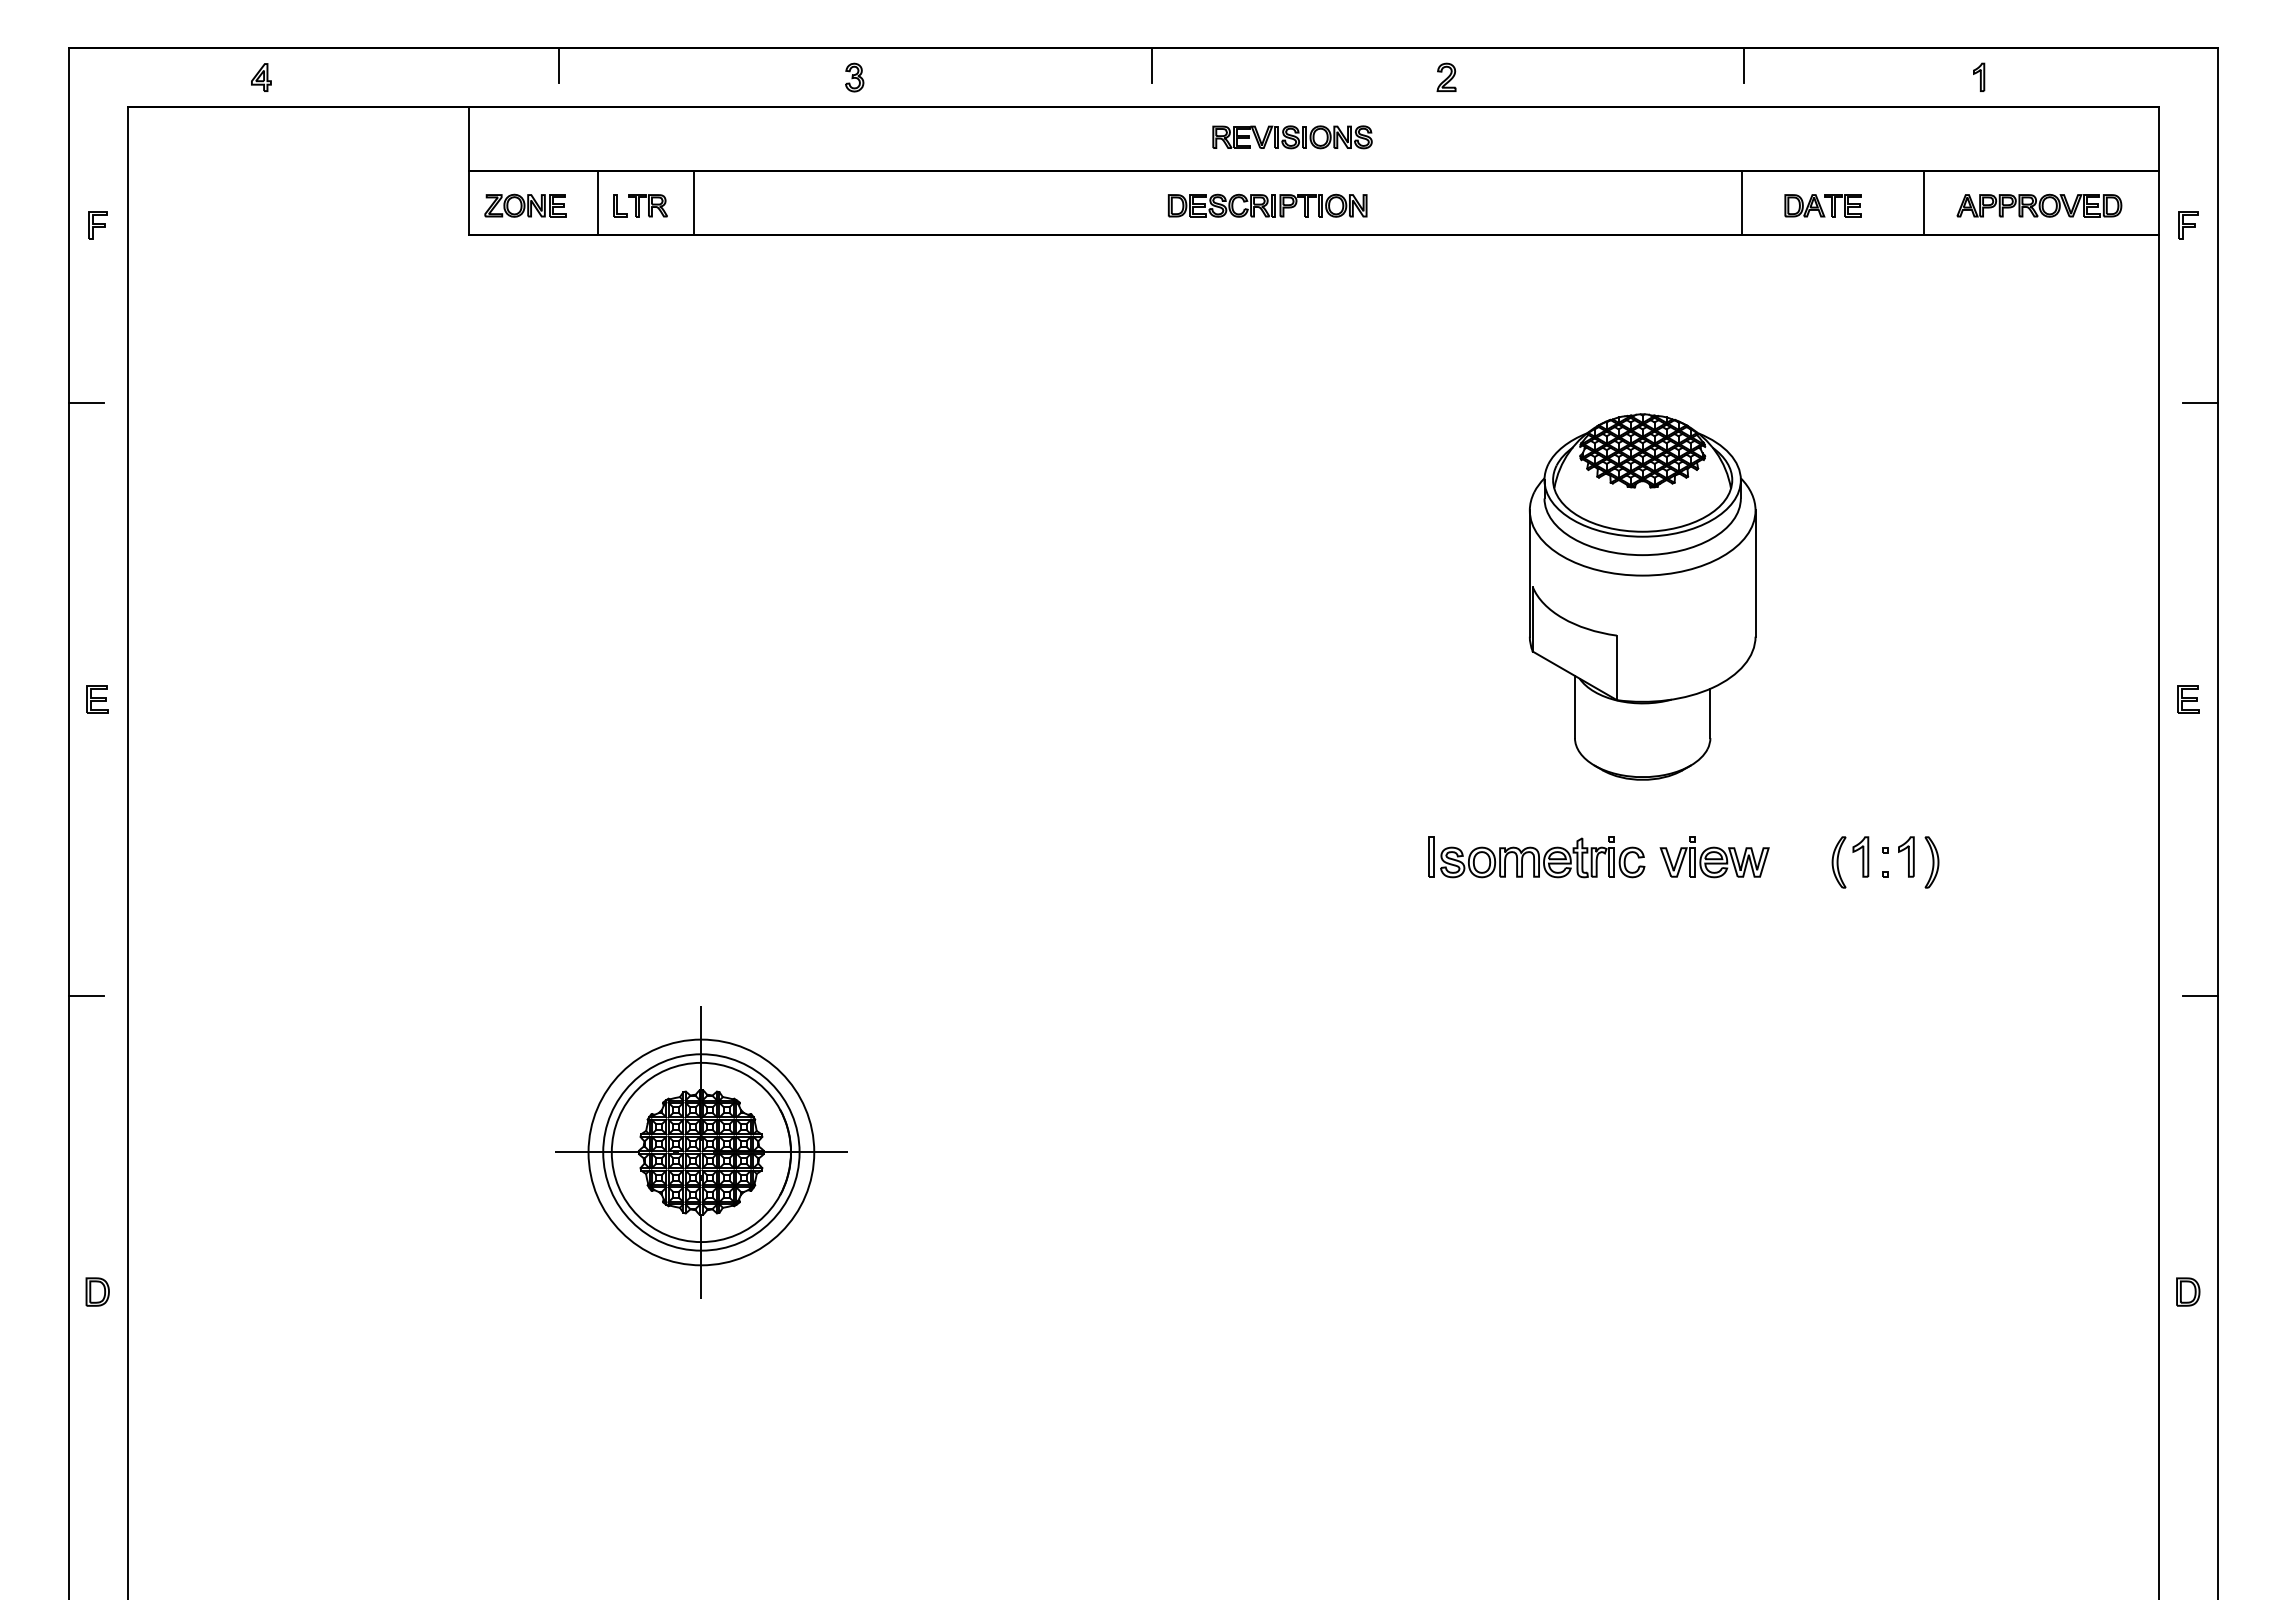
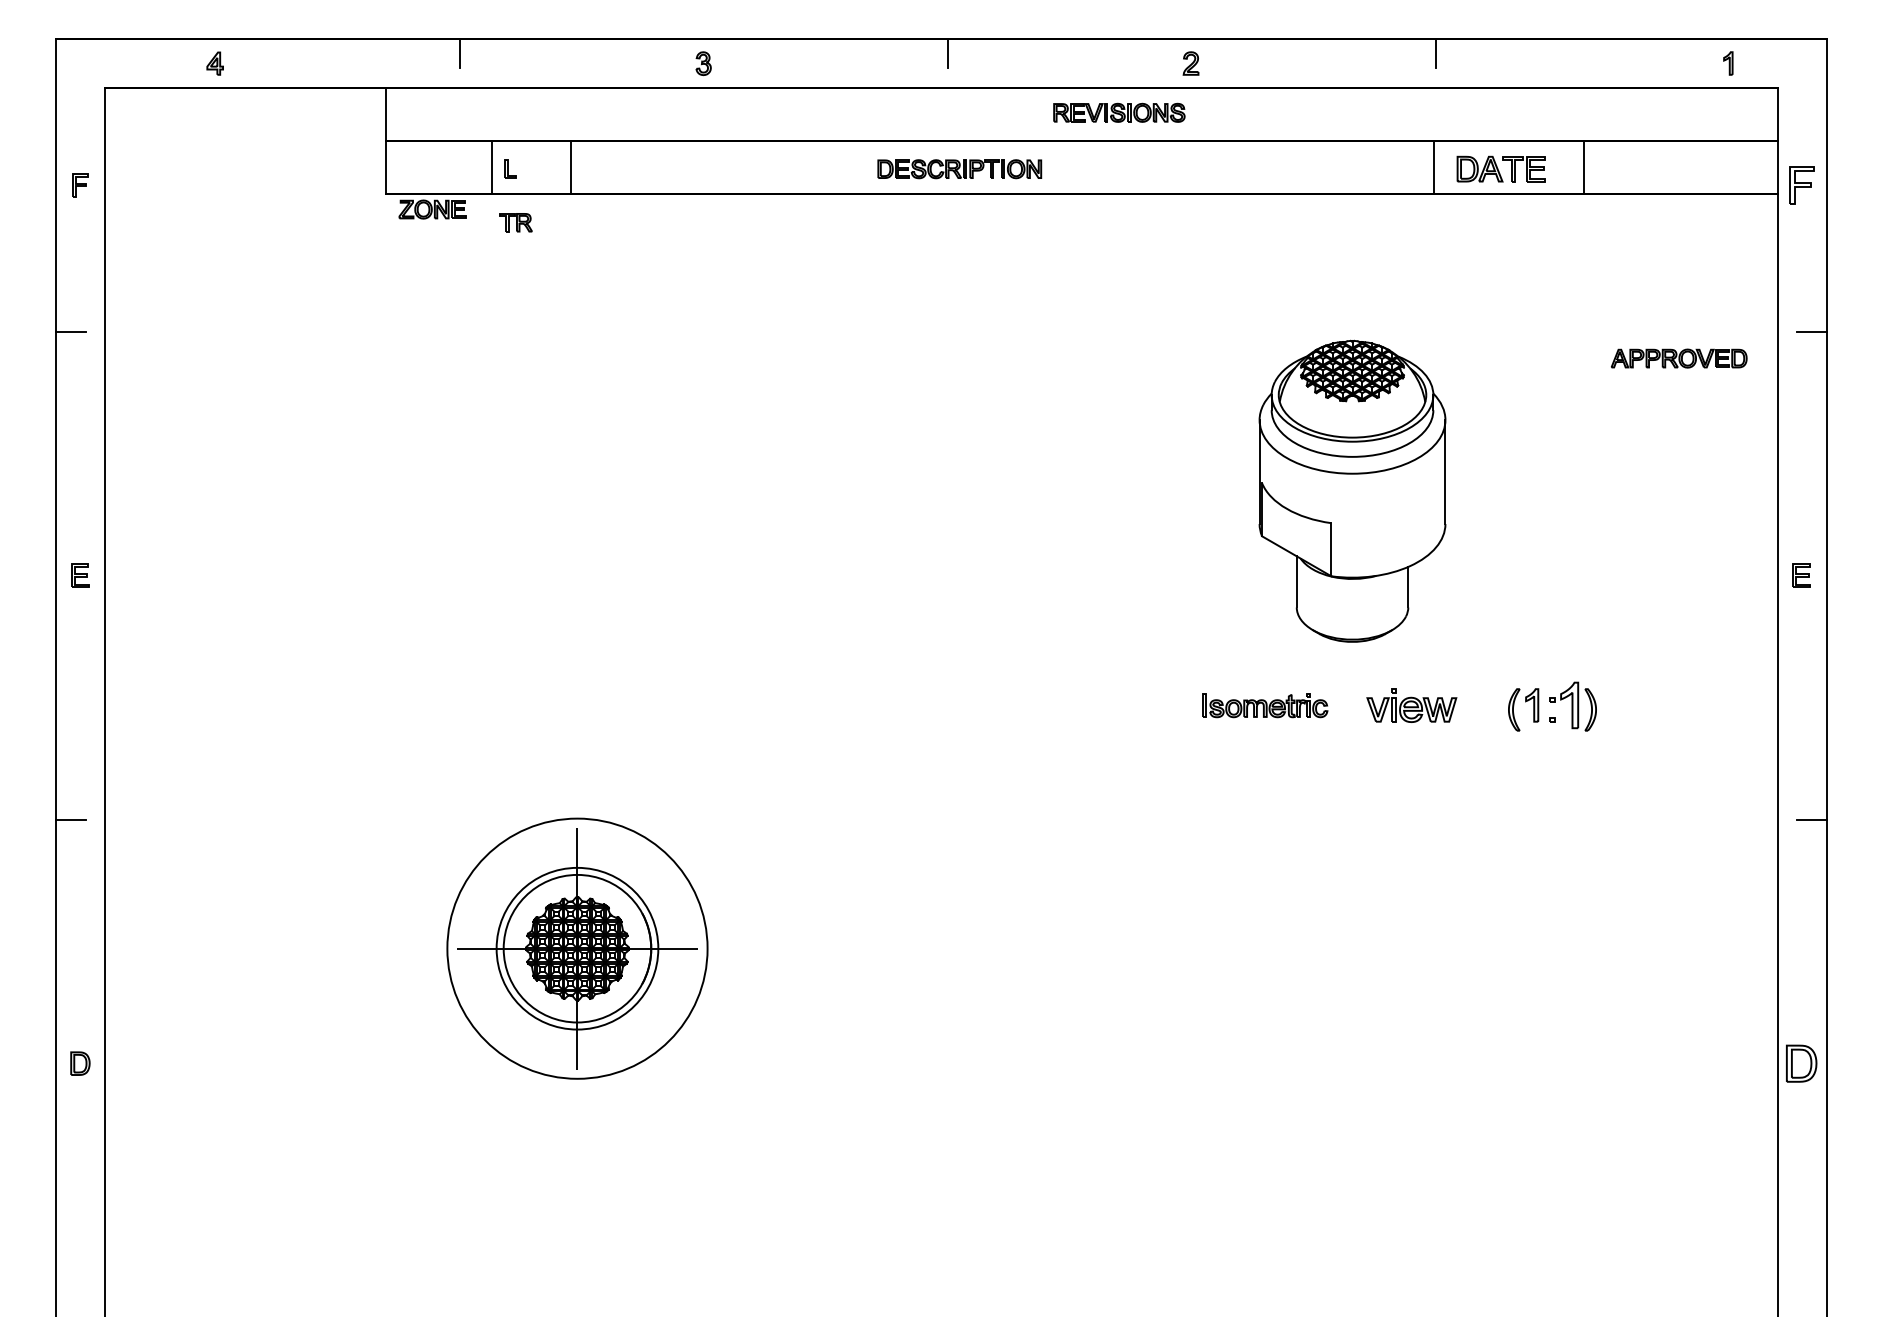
part: (1979, 76) -> (1728, 62), moved
part: (1292, 137) -> (1119, 112), moved
part: (525, 205) -> (432, 209), moved
part: (647, 205) -> (515, 222), moved
part: (1267, 205) -> (959, 168), moved
part: (1822, 205) -> (1500, 168), size x1.4
part: (2039, 205) -> (1679, 358), moved
part: (2188, 225) -> (1801, 185), size x1.6
part: (1906, 856) -> (1569, 705), size x1.4
part: (1536, 857) -> (1265, 705), size x0.7
circle: (701, 1152) -> (577, 948), size x1.4
part: (2188, 1291) -> (1801, 1063), size x1.6

